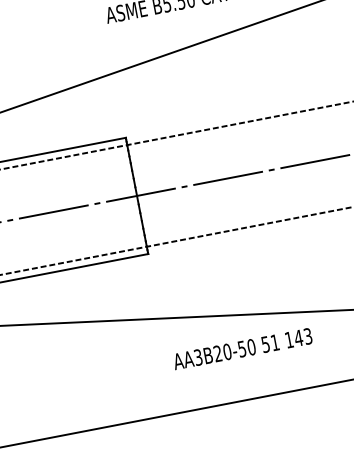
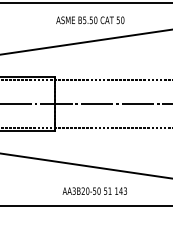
text: (241, 347) -> (94, 190), moved

